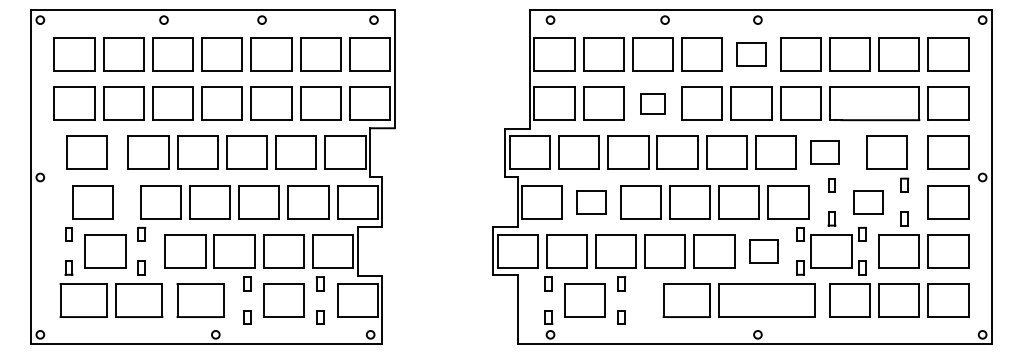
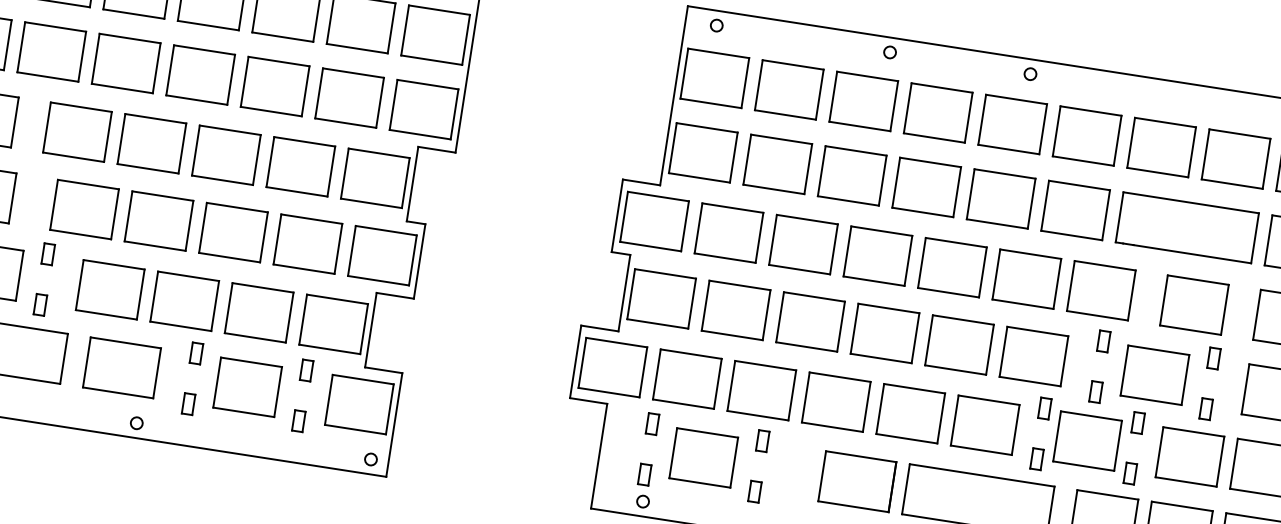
part: (751, 54) -> (1012, 124), size x1.43
part: (652, 103) -> (851, 175), size x1.67
part: (824, 152) -> (1100, 289), size x1.43
part: (591, 202) -> (736, 311), size x1.43
part: (868, 202) -> (1155, 375), size x1.43
part: (763, 251) -> (984, 425), size x1.43

